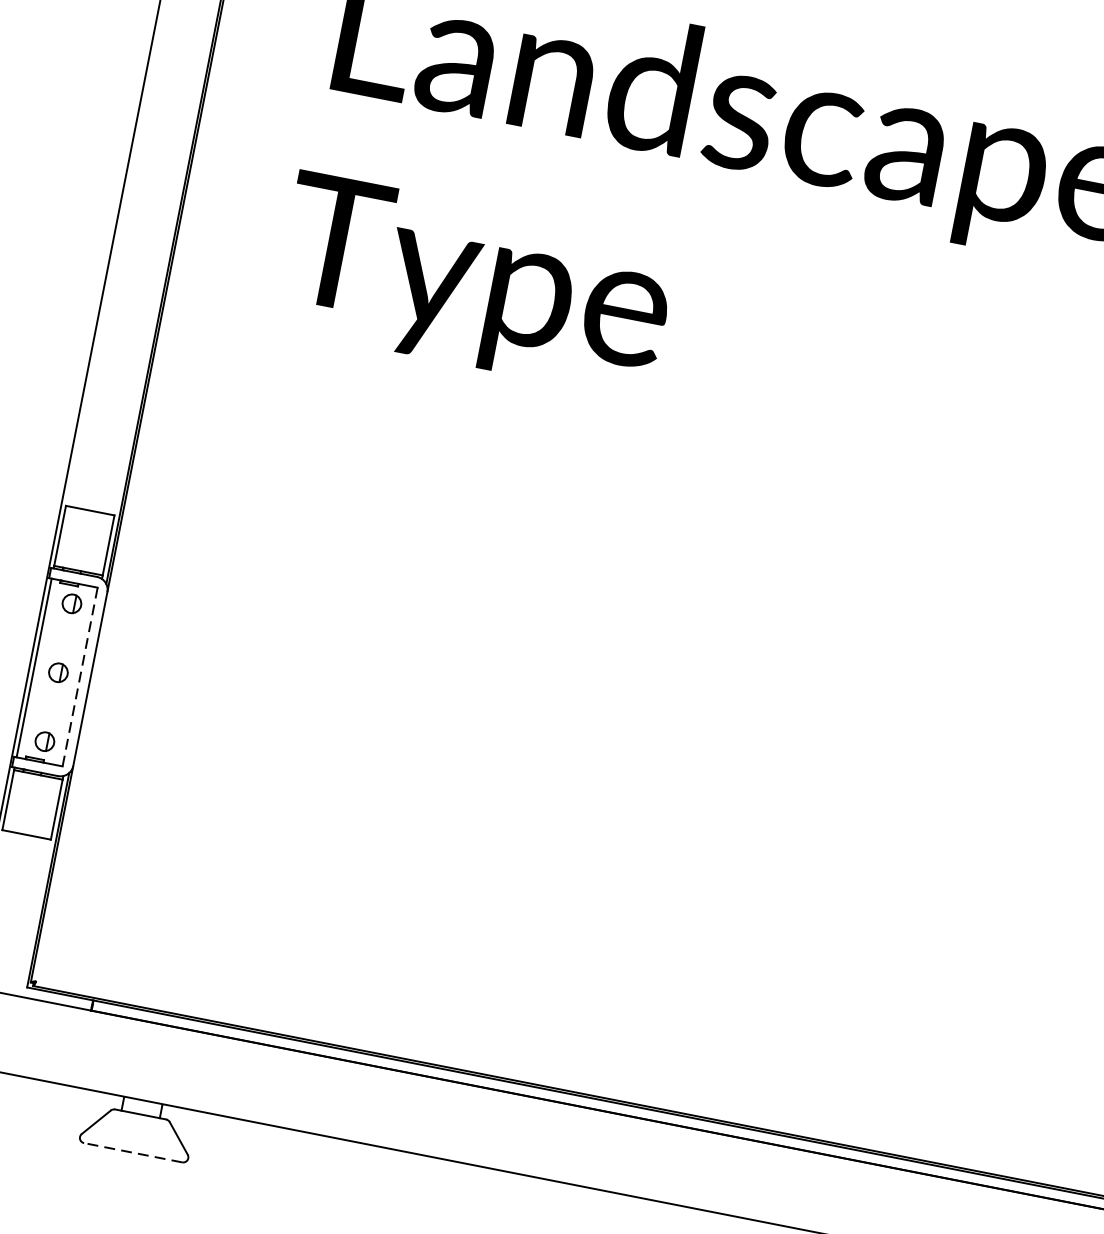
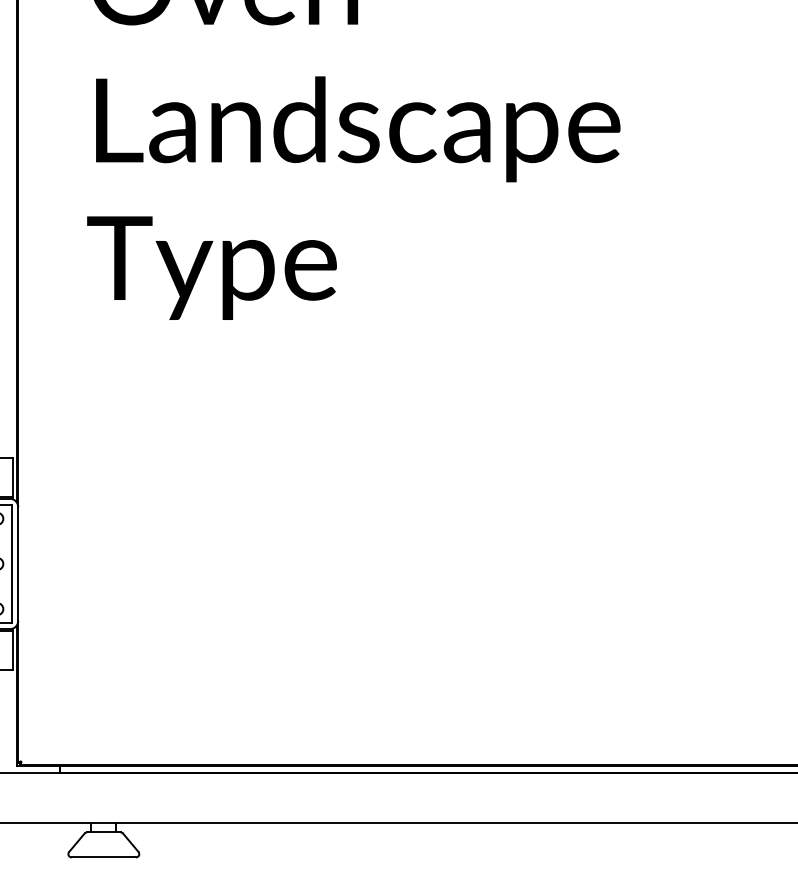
line: (80, 676) -> (11, 563), dashed -> solid
line: (132, 1152) -> (103, 857), dashed -> solid

